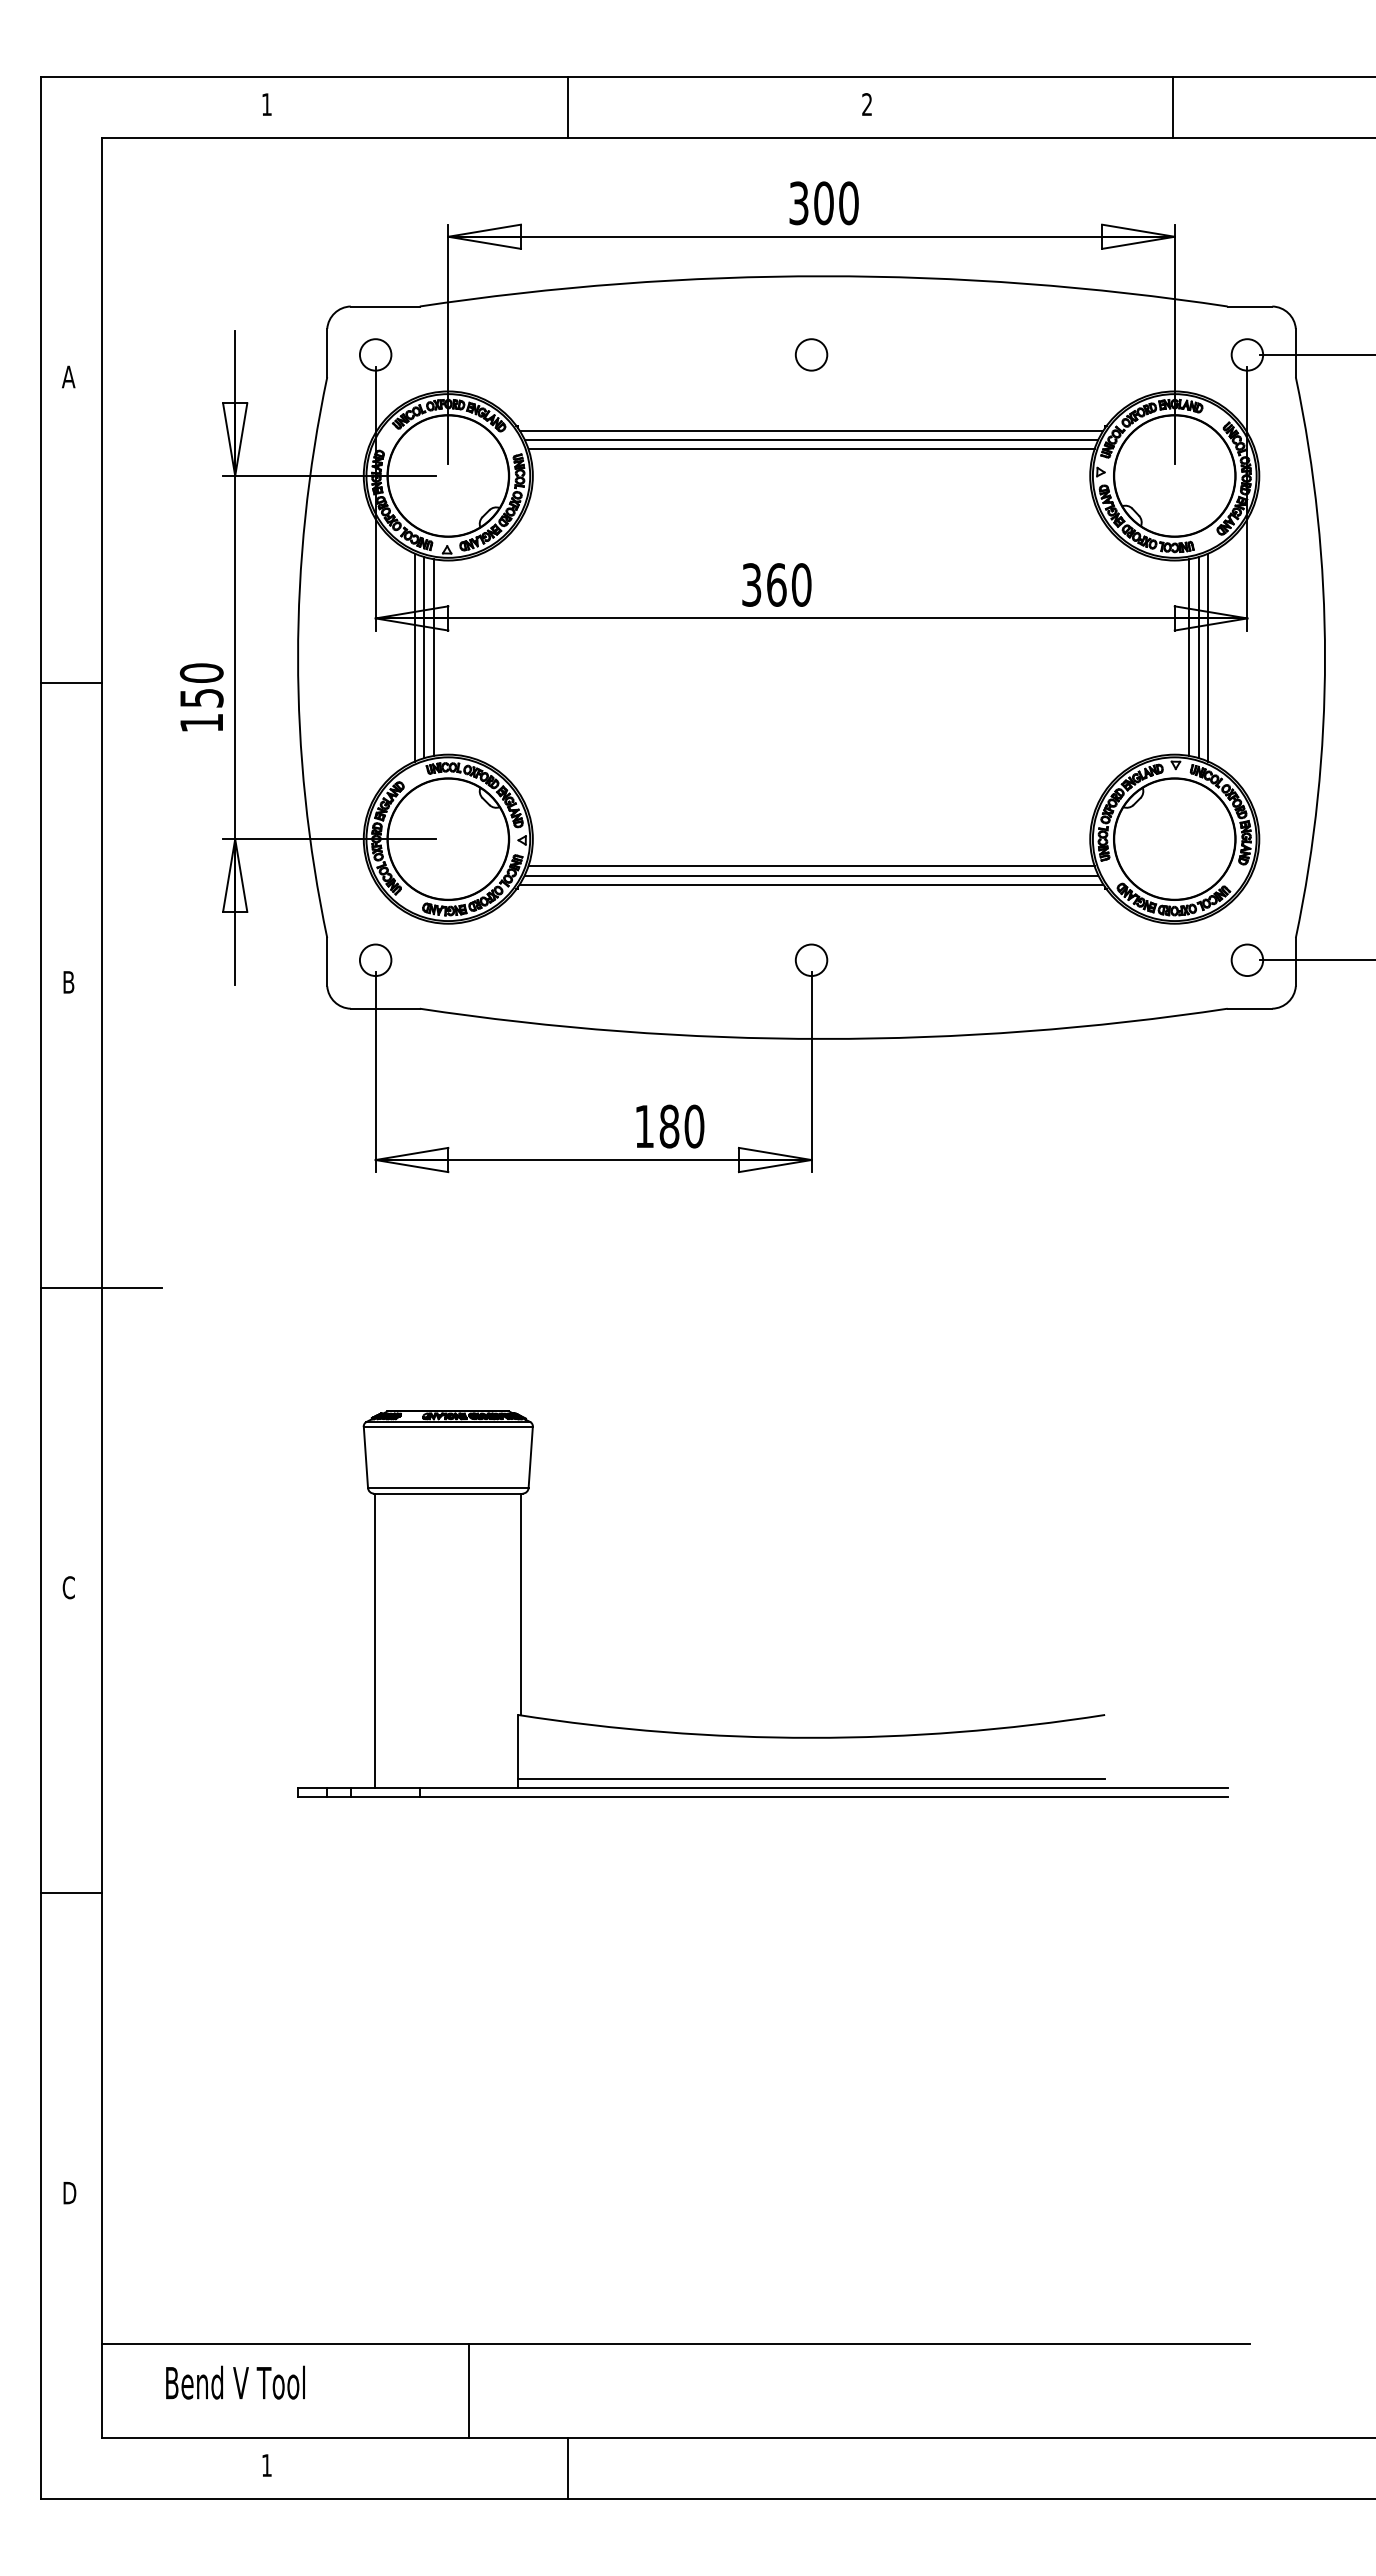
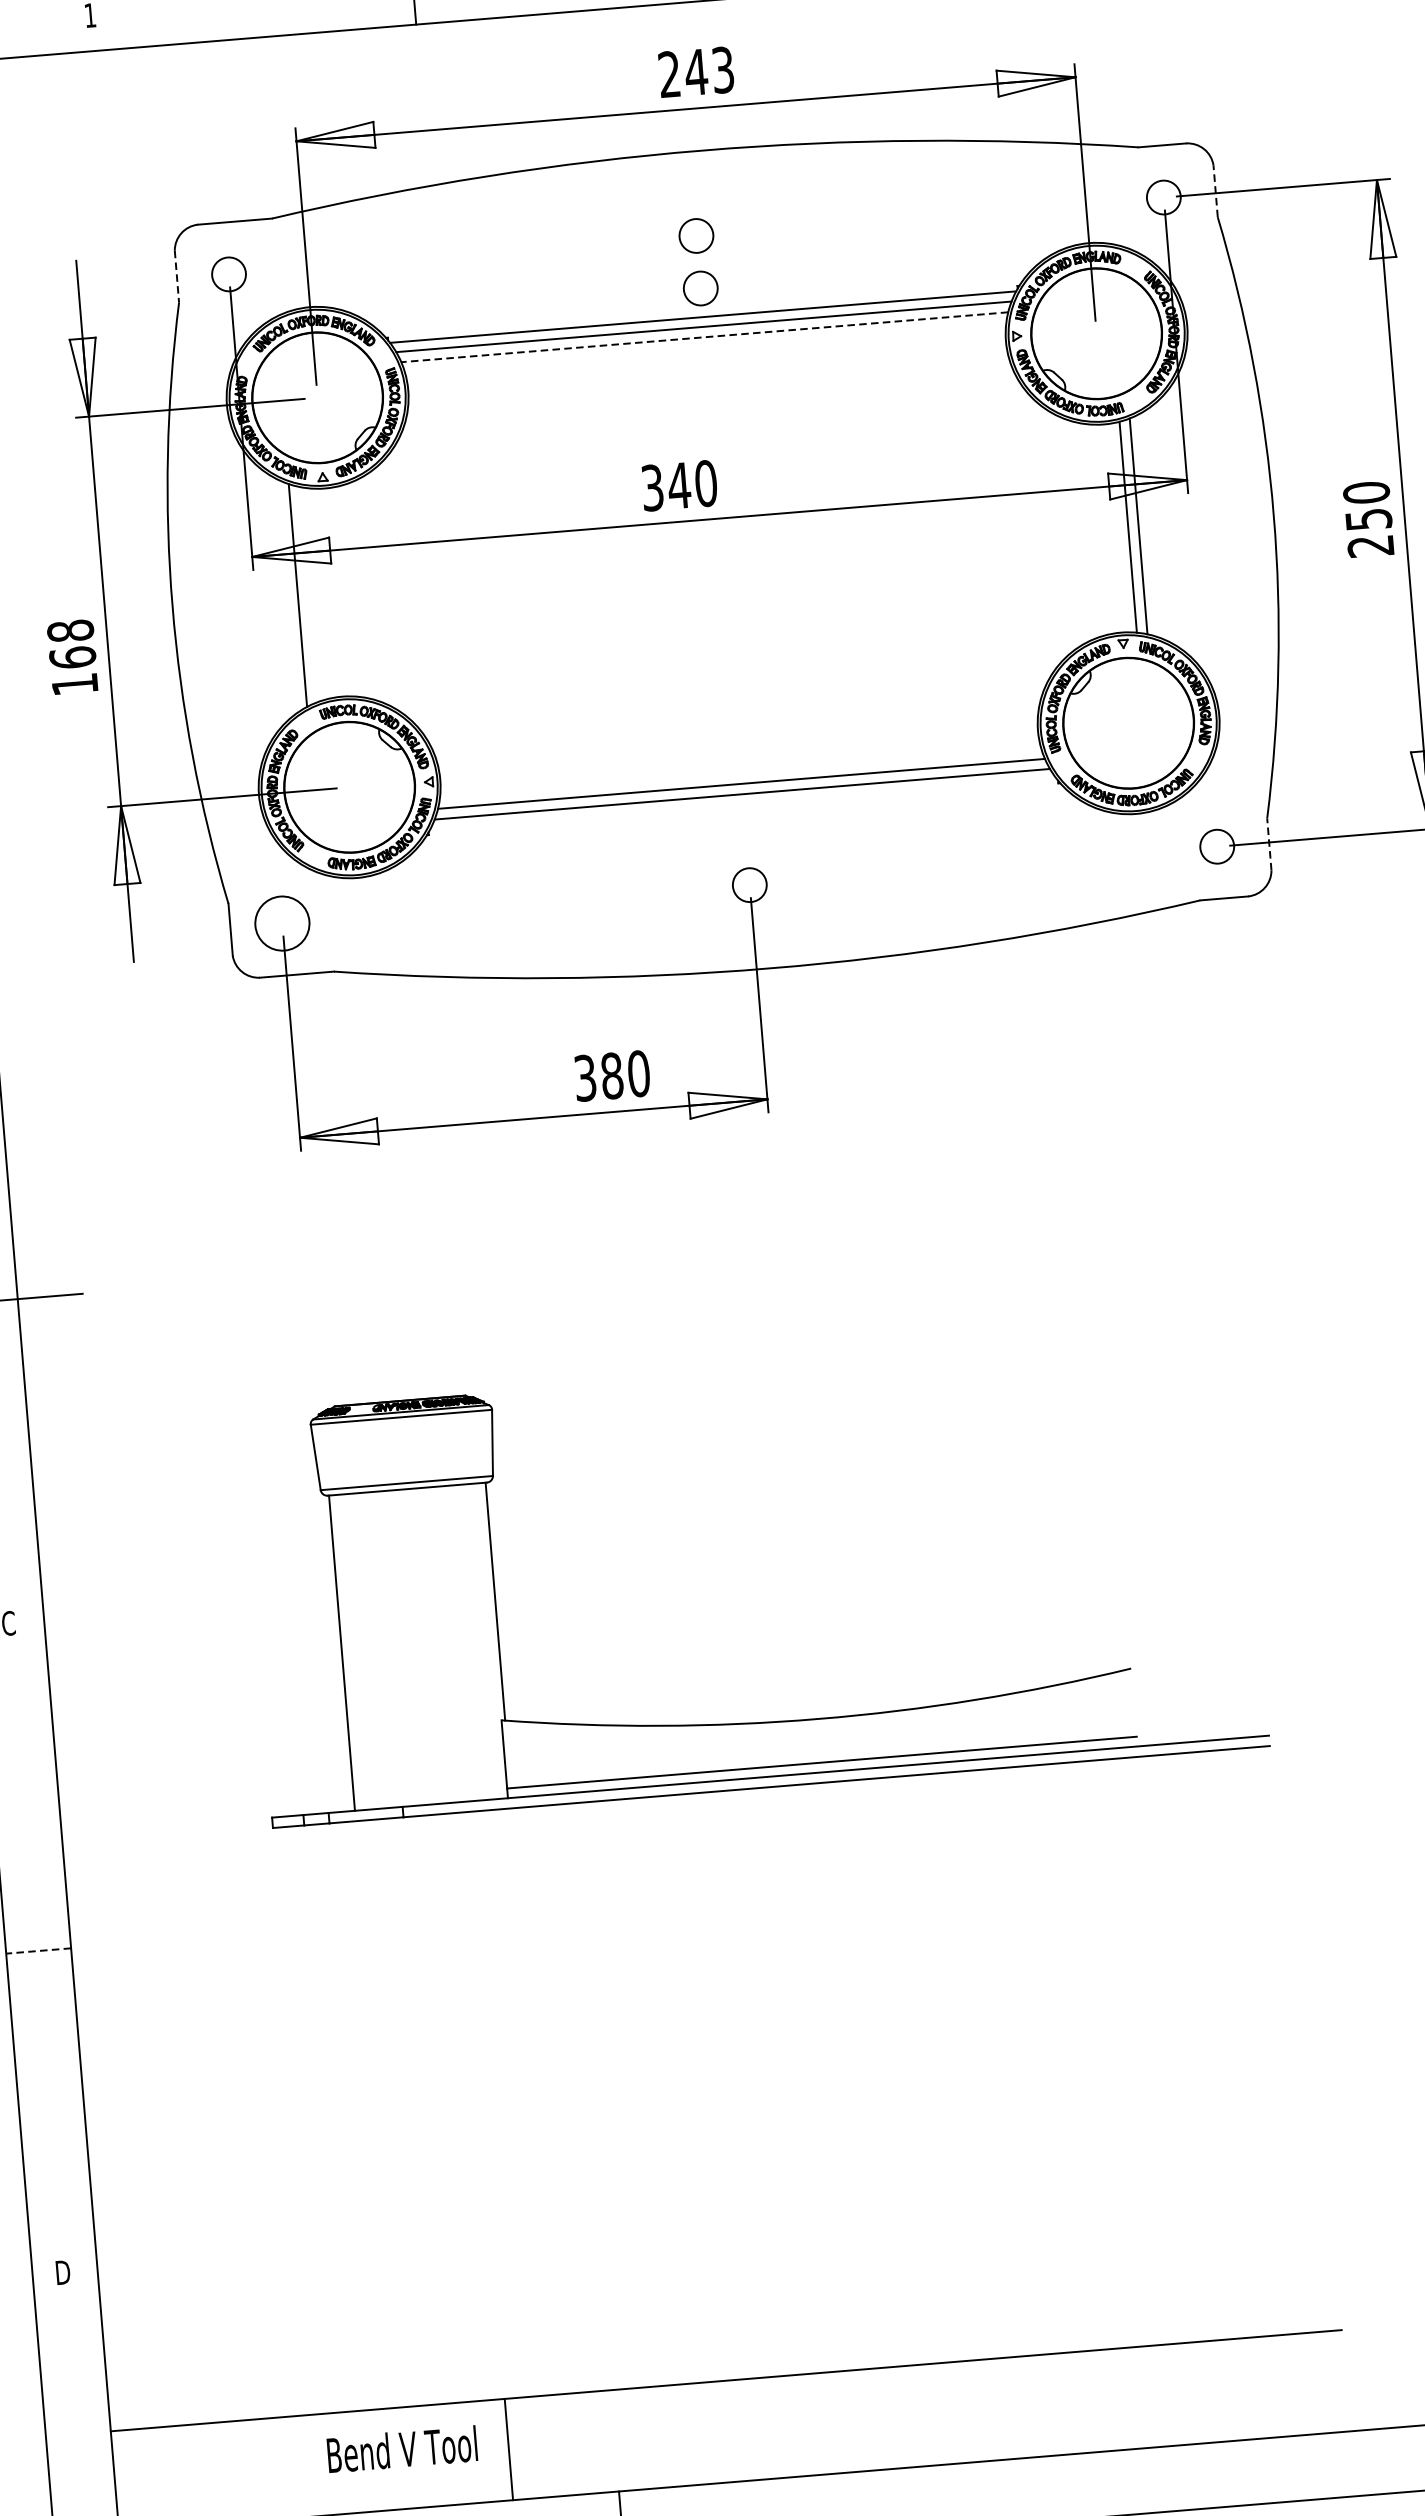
text: (823, 203) -> (695, 72), 300 -> 243
line: (1295, 352) -> (1215, 190), solid -> dashed
line: (327, 353) -> (177, 277), solid -> dashed
circle: (811, 403) -> (700, 288), added
line: (811, 449) -> (704, 337), solid -> dashed
text: (776, 584) -> (679, 485), 360 -> 340
line: (424, 657) -> (308, 594), removed
line: (433, 657) -> (317, 593), removed
line: (1208, 657) -> (1148, 525), removed
text: (201, 685) -> (71, 644), 150 -> 168
line: (811, 884) -> (743, 803), removed
circle: (375, 960) -> (282, 923), size x1.6
line: (1295, 961) -> (1268, 843), solid -> dashed
text: (644, 1126) -> (585, 1078), 180 -> 380
line: (71, 1893) -> (38, 1951), solid -> dashed
text: (235, 2382) -> (402, 2449), moved

